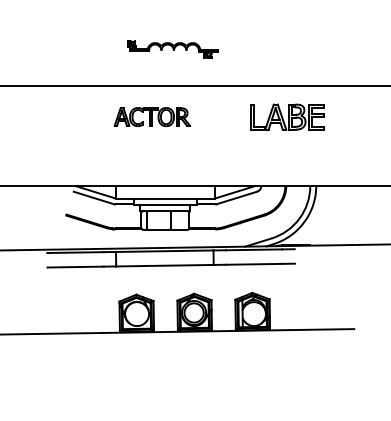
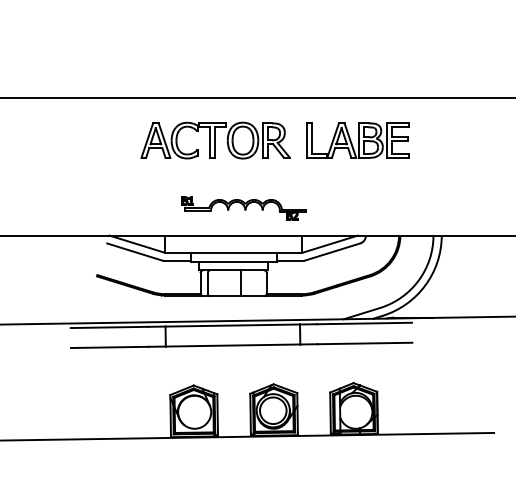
part: (172, 49) -> (243, 208), moved
part: (152, 116) -> (215, 139), size x1.43
part: (287, 116) -> (357, 139), moved

